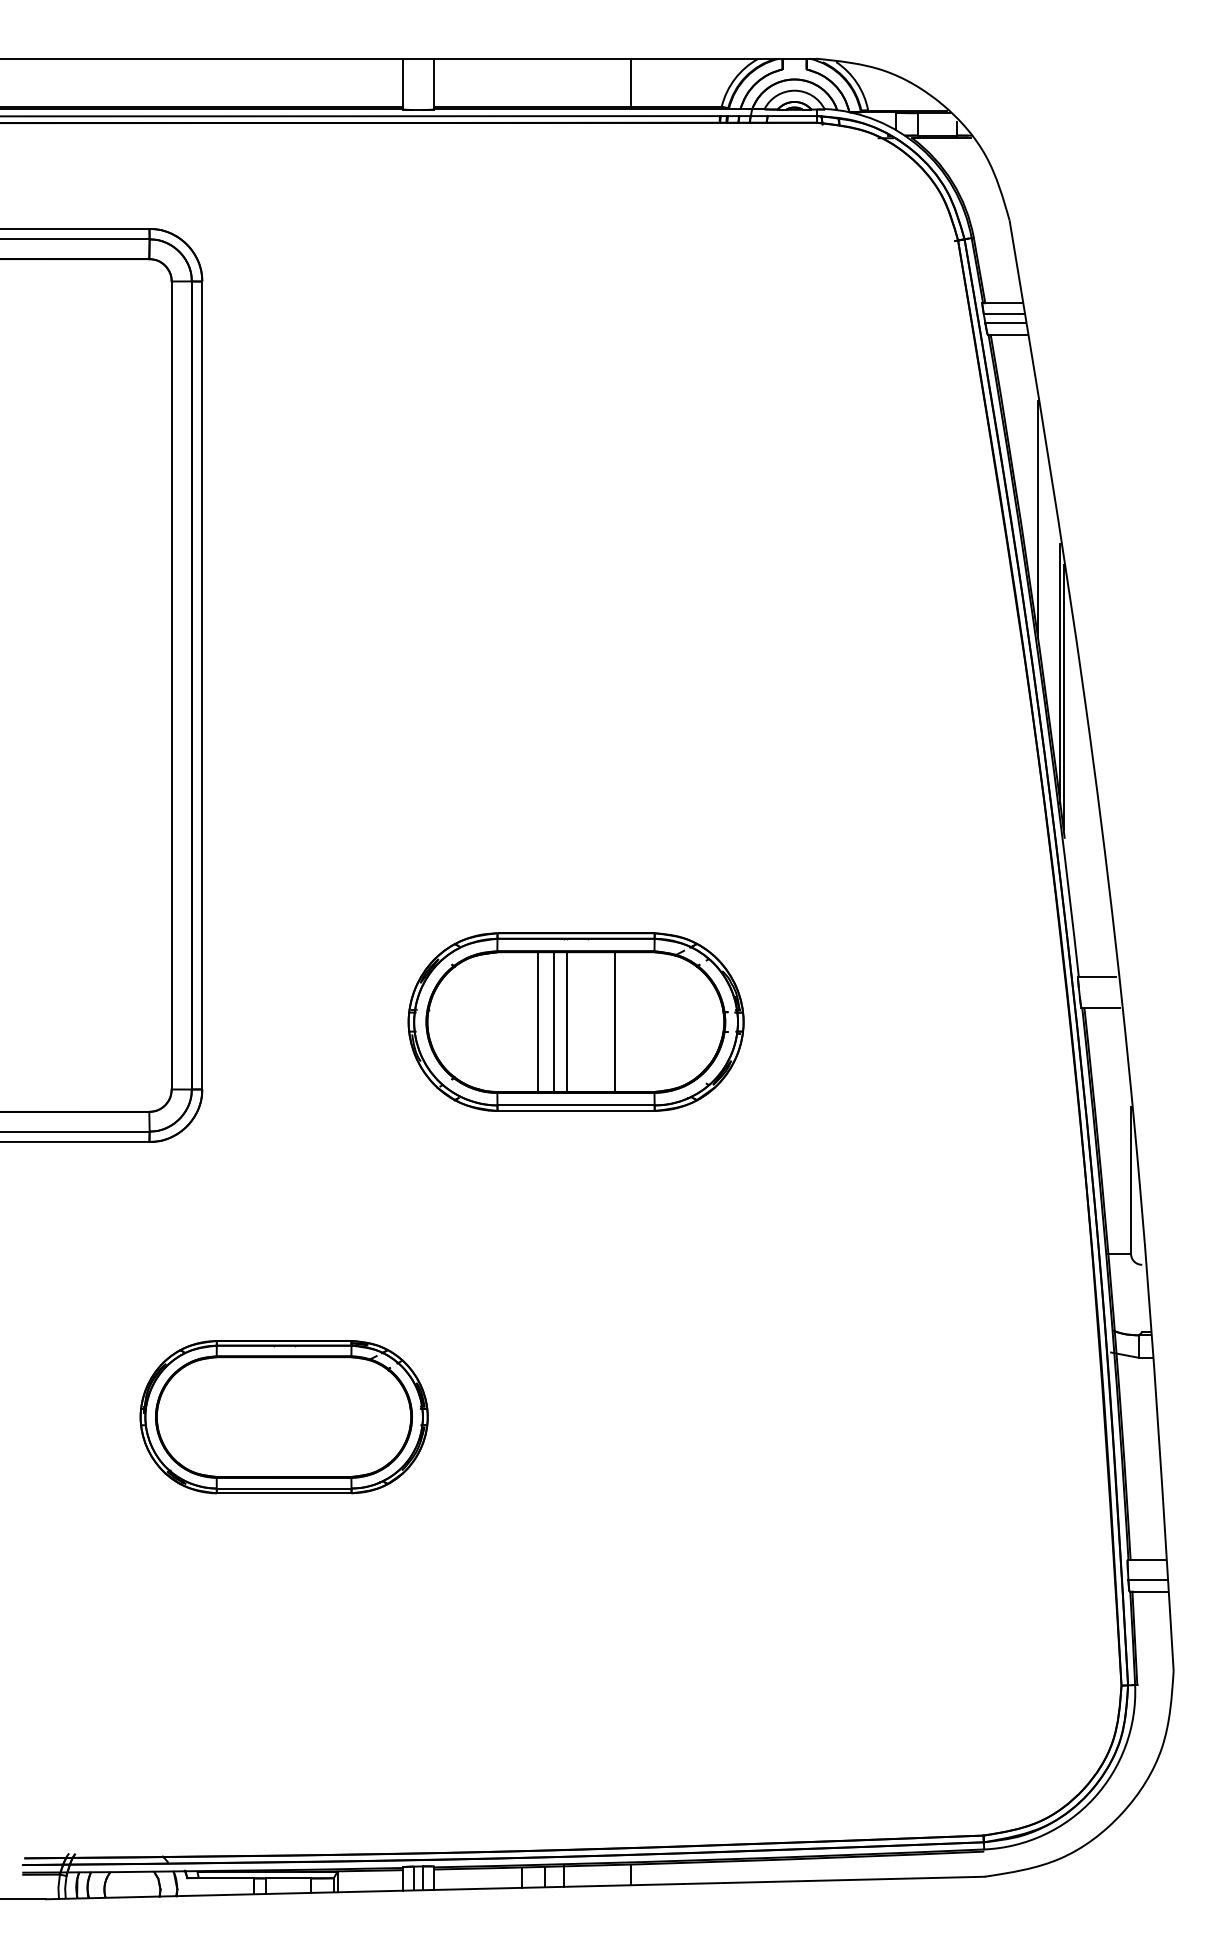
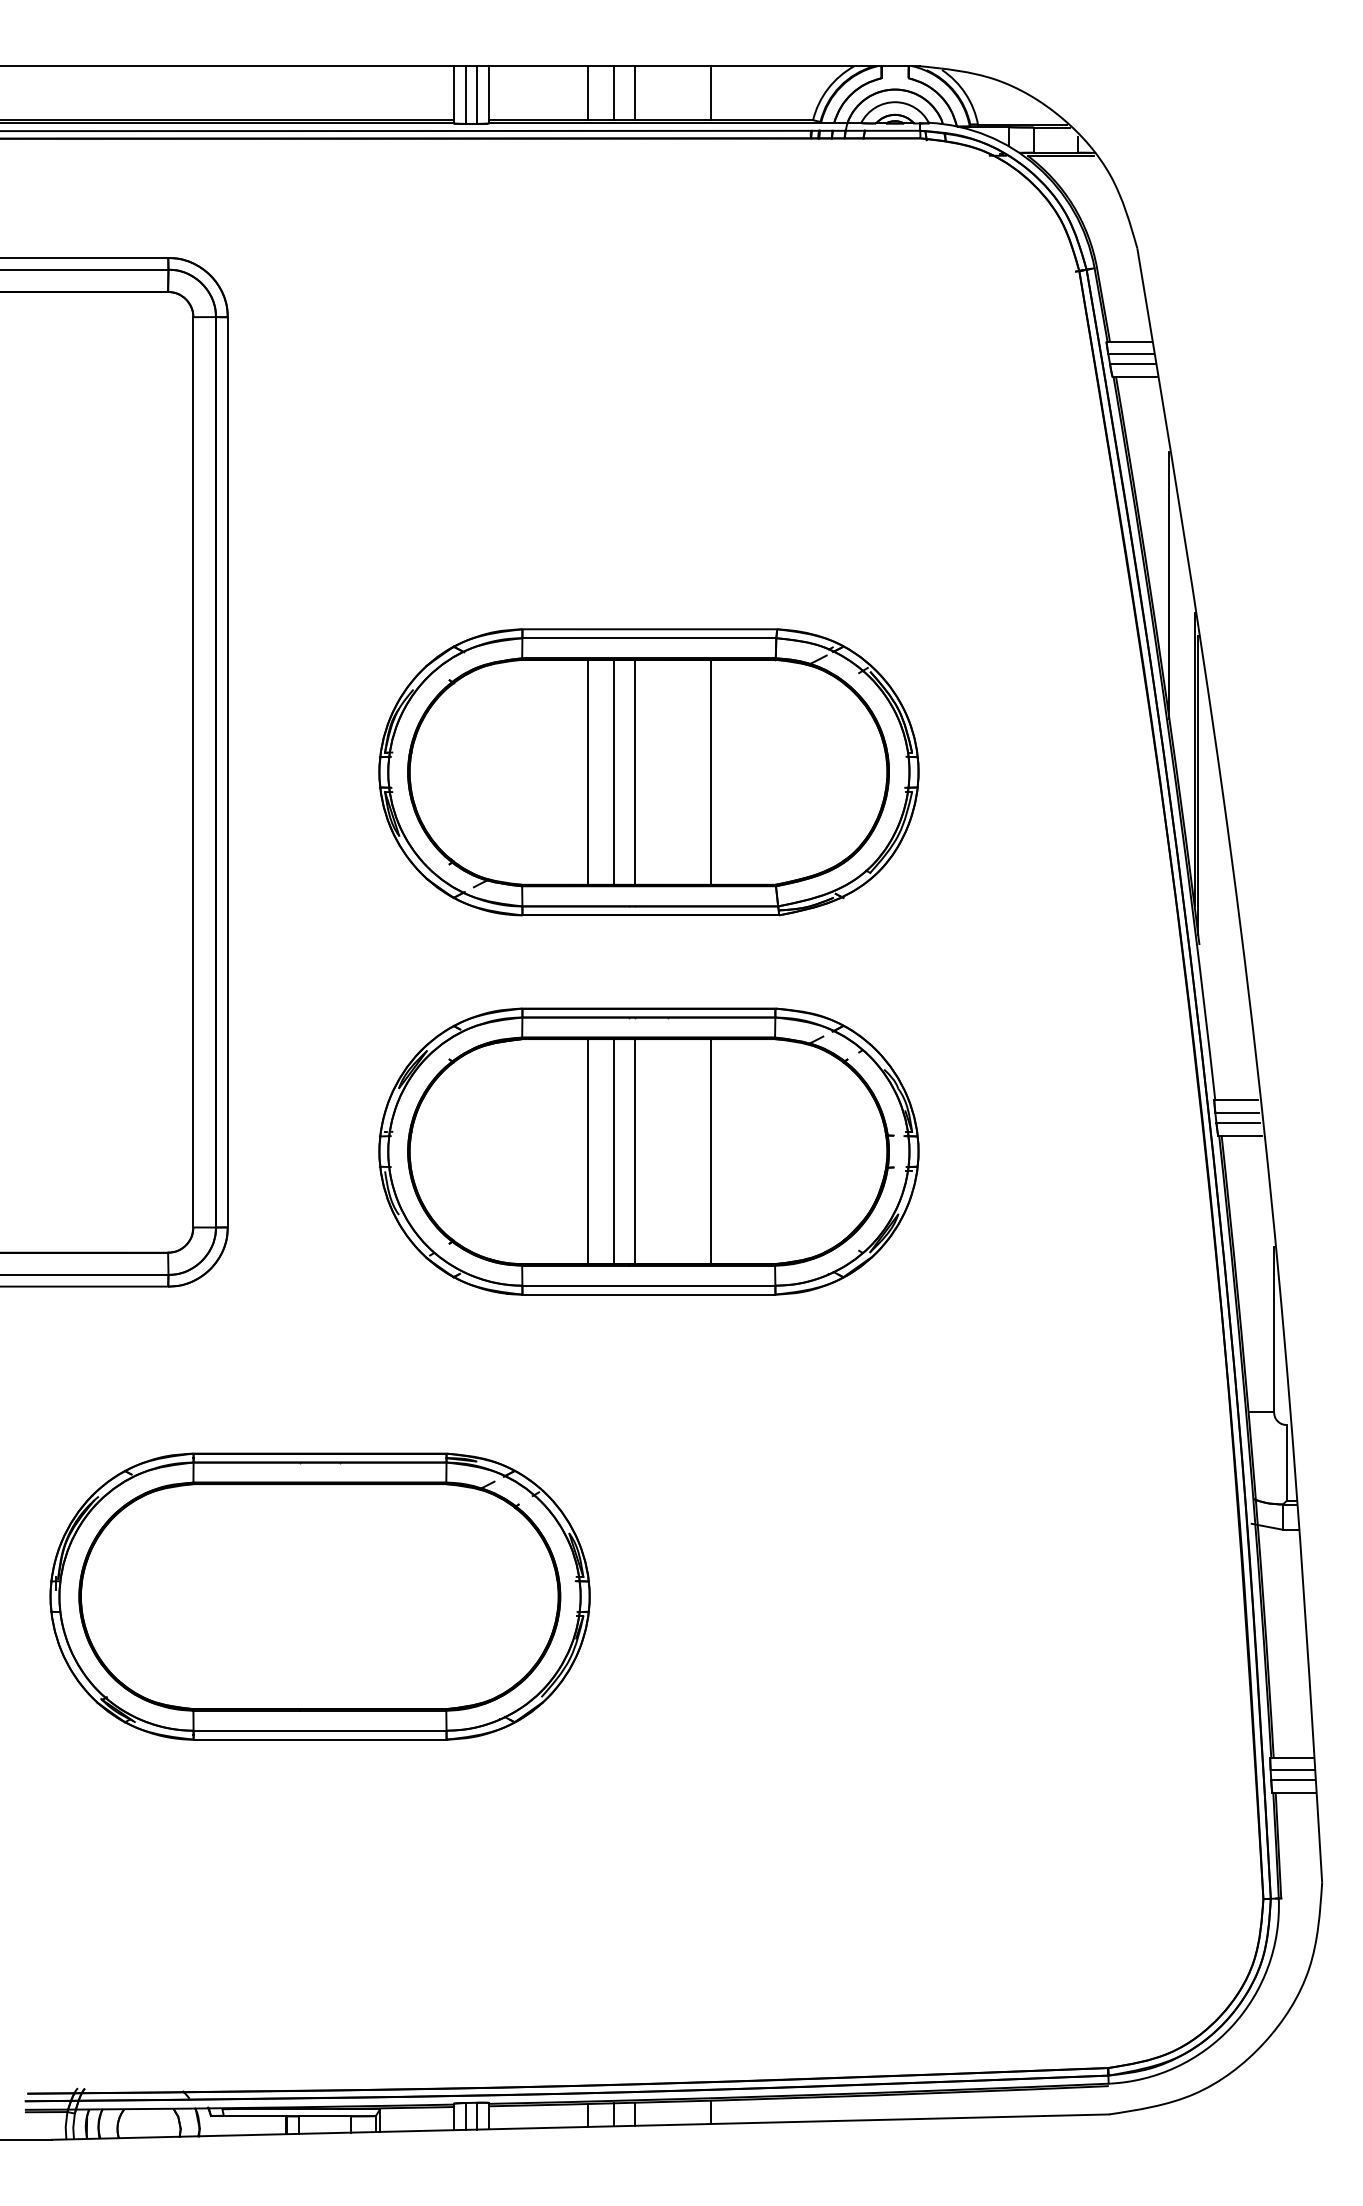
line: (522, 82) -> (588, 93), added
line: (544, 82) -> (613, 93), added
line: (563, 82) -> (634, 93), added
line: (414, 83) -> (466, 94), added
line: (423, 83) -> (476, 94), added
part: (575, 685) -> (648, 772), added
line: (1097, 987) -> (1236, 1112), added
line: (1099, 997) -> (1238, 1123), added
part: (575, 1022) -> (648, 1151), size x1.43
line: (1141, 1298) -> (1286, 1462), added
part: (283, 1417) -> (319, 1596), size x1.67
line: (1147, 1571) -> (1292, 1770), added

